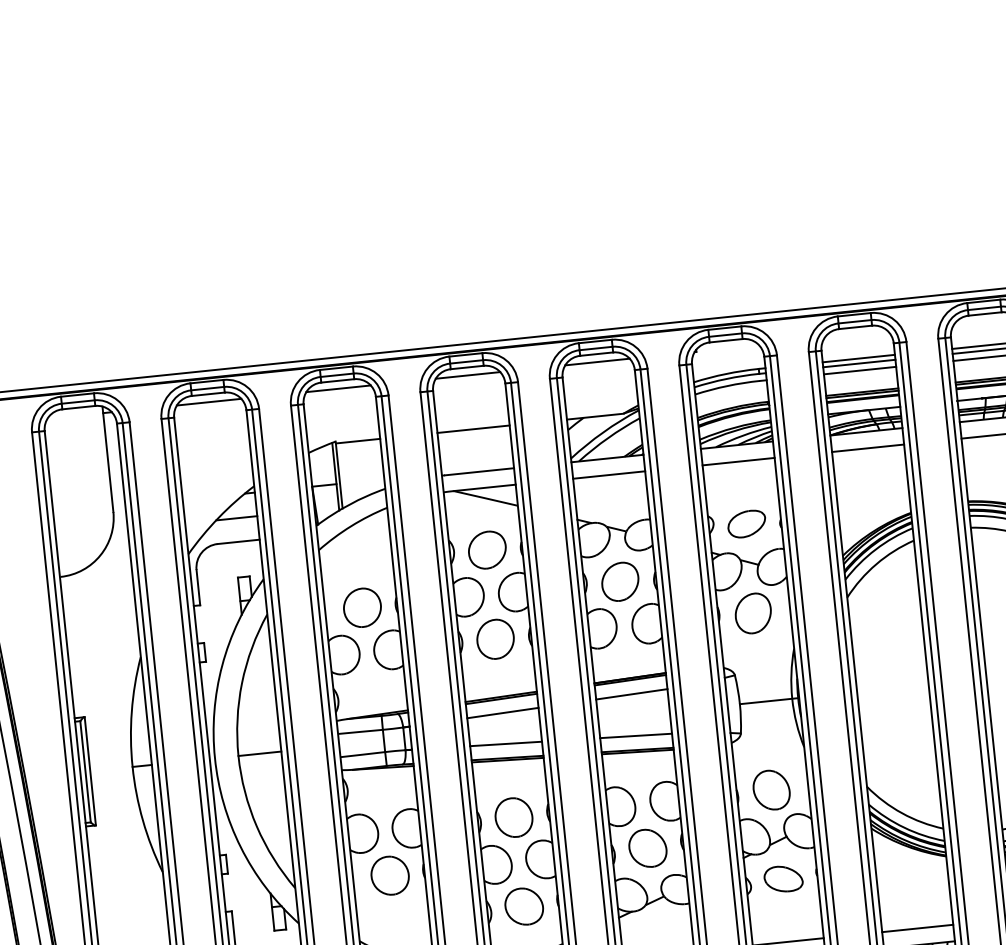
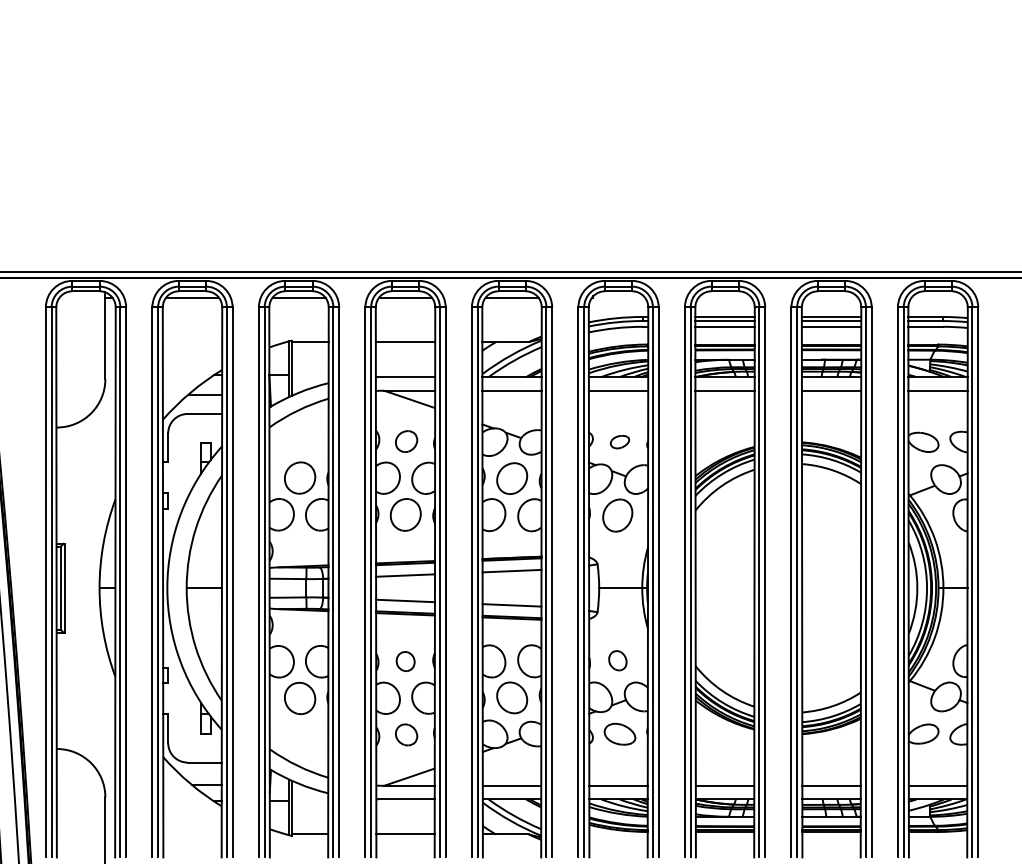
part: (746, 523) -> (619, 441), size x0.6
part: (487, 549) -> (406, 441), size x0.7
part: (771, 789) -> (617, 660), size x0.6
part: (513, 817) -> (405, 661), size x0.6
part: (524, 906) -> (406, 734), size x0.7

